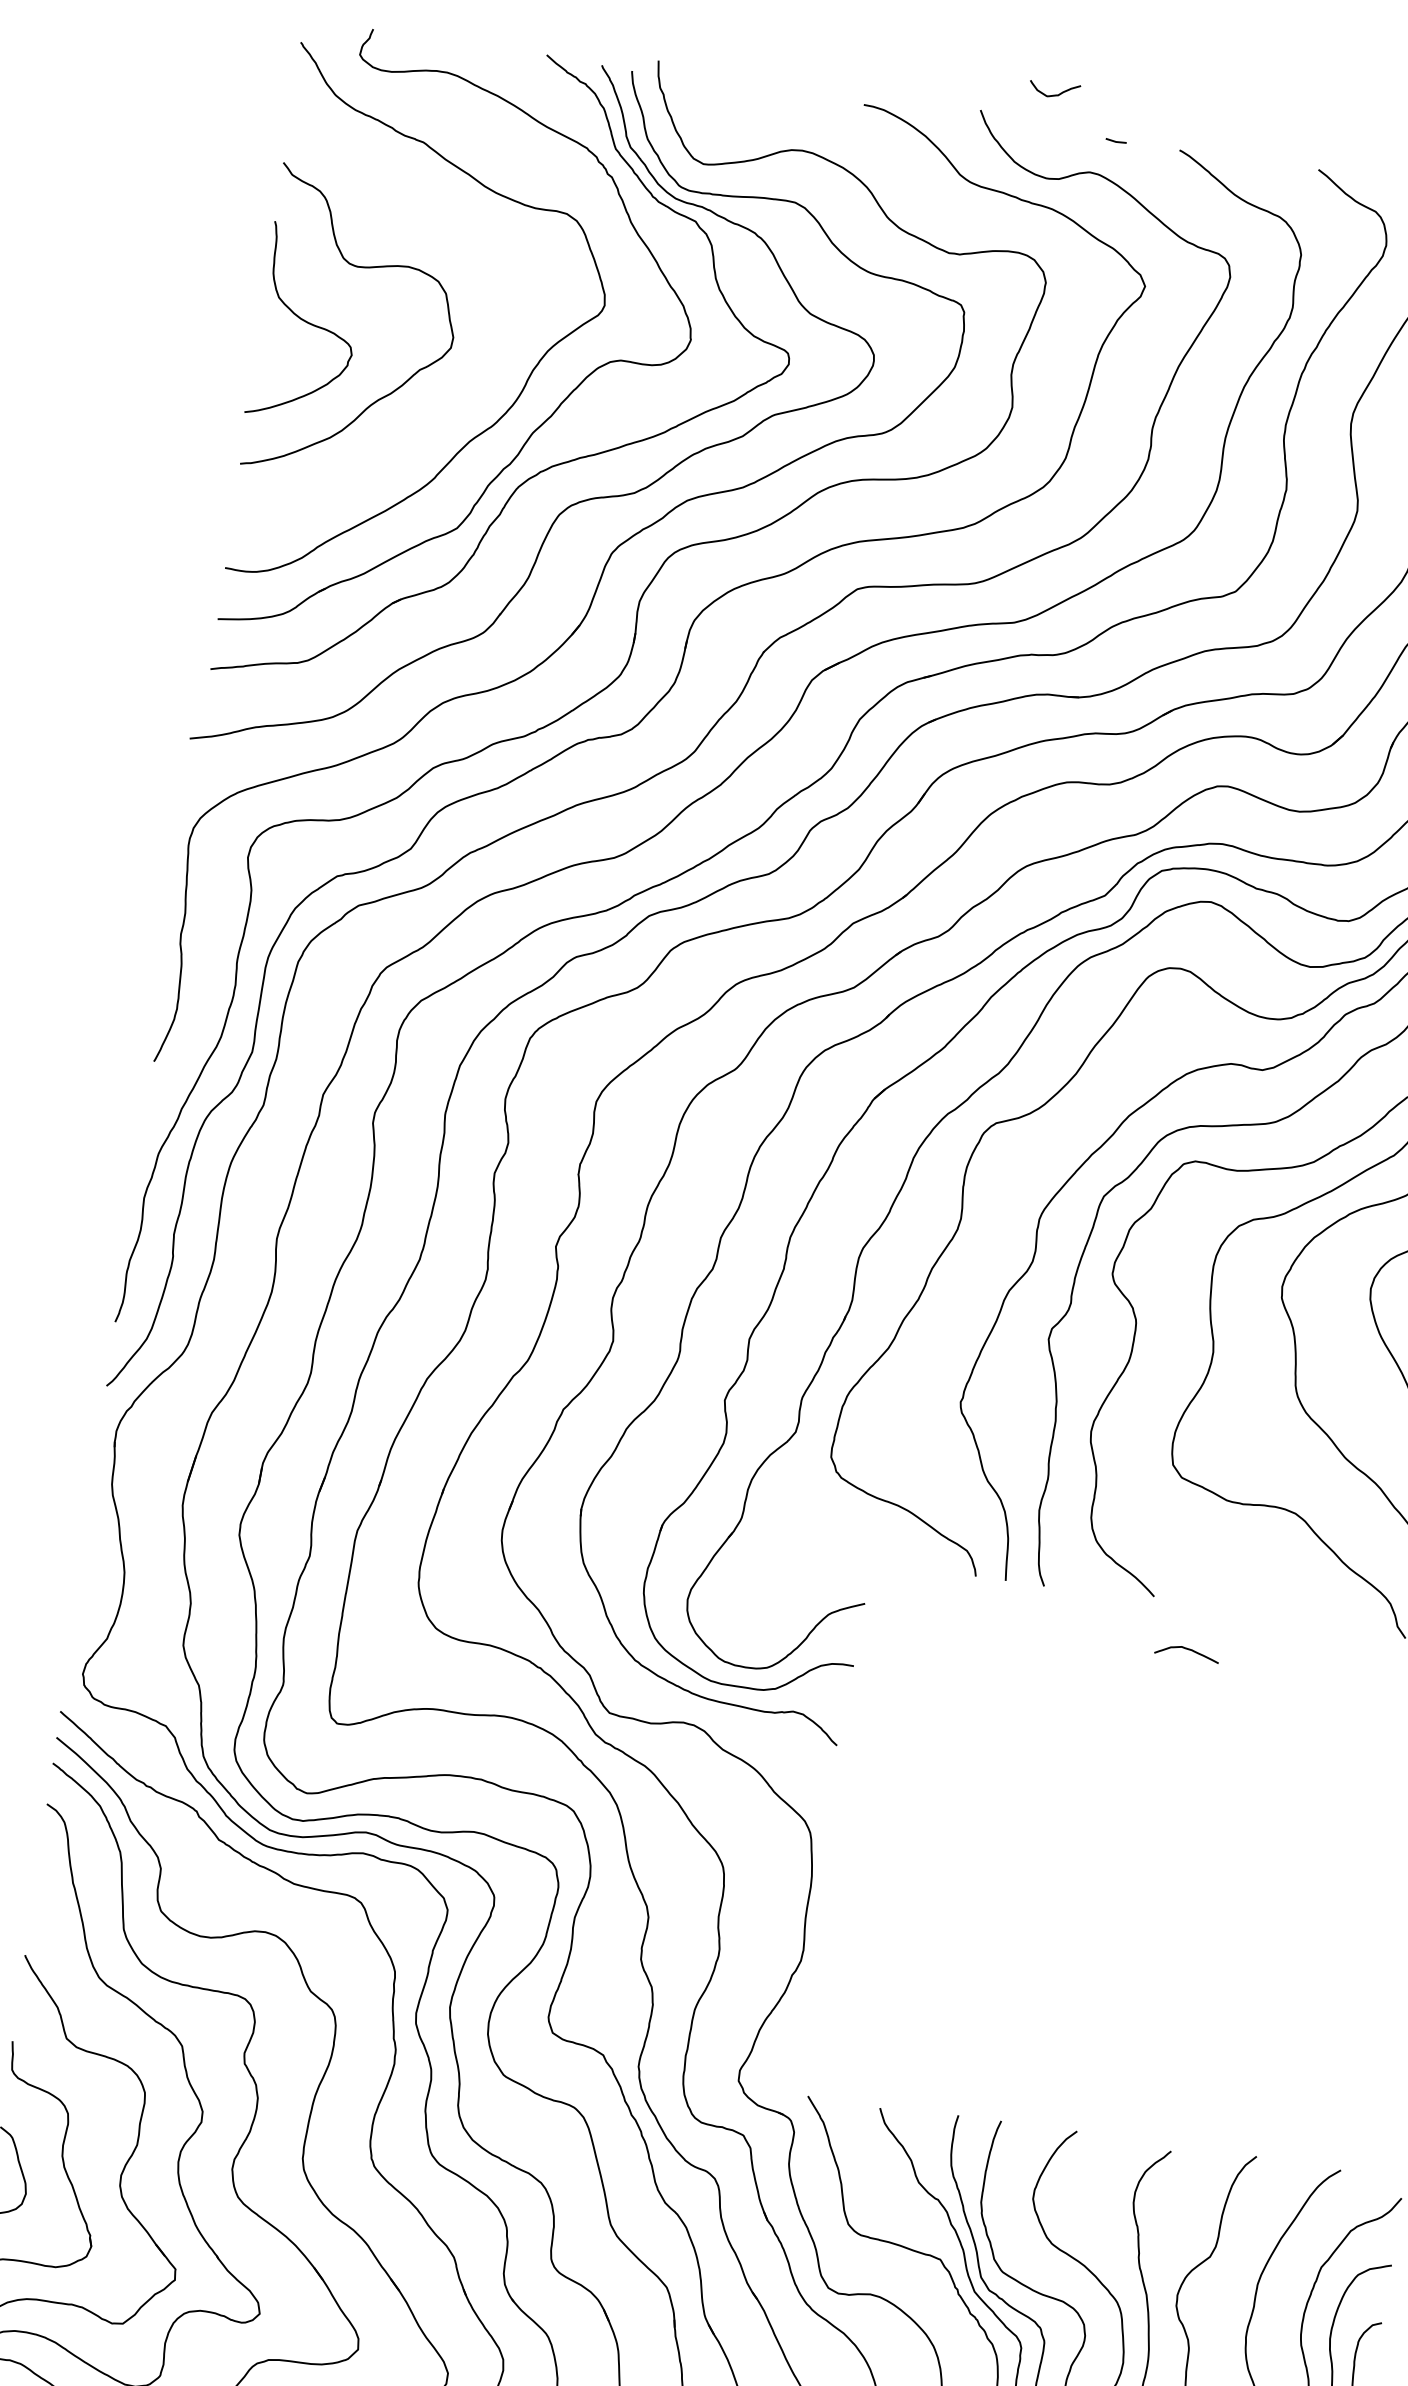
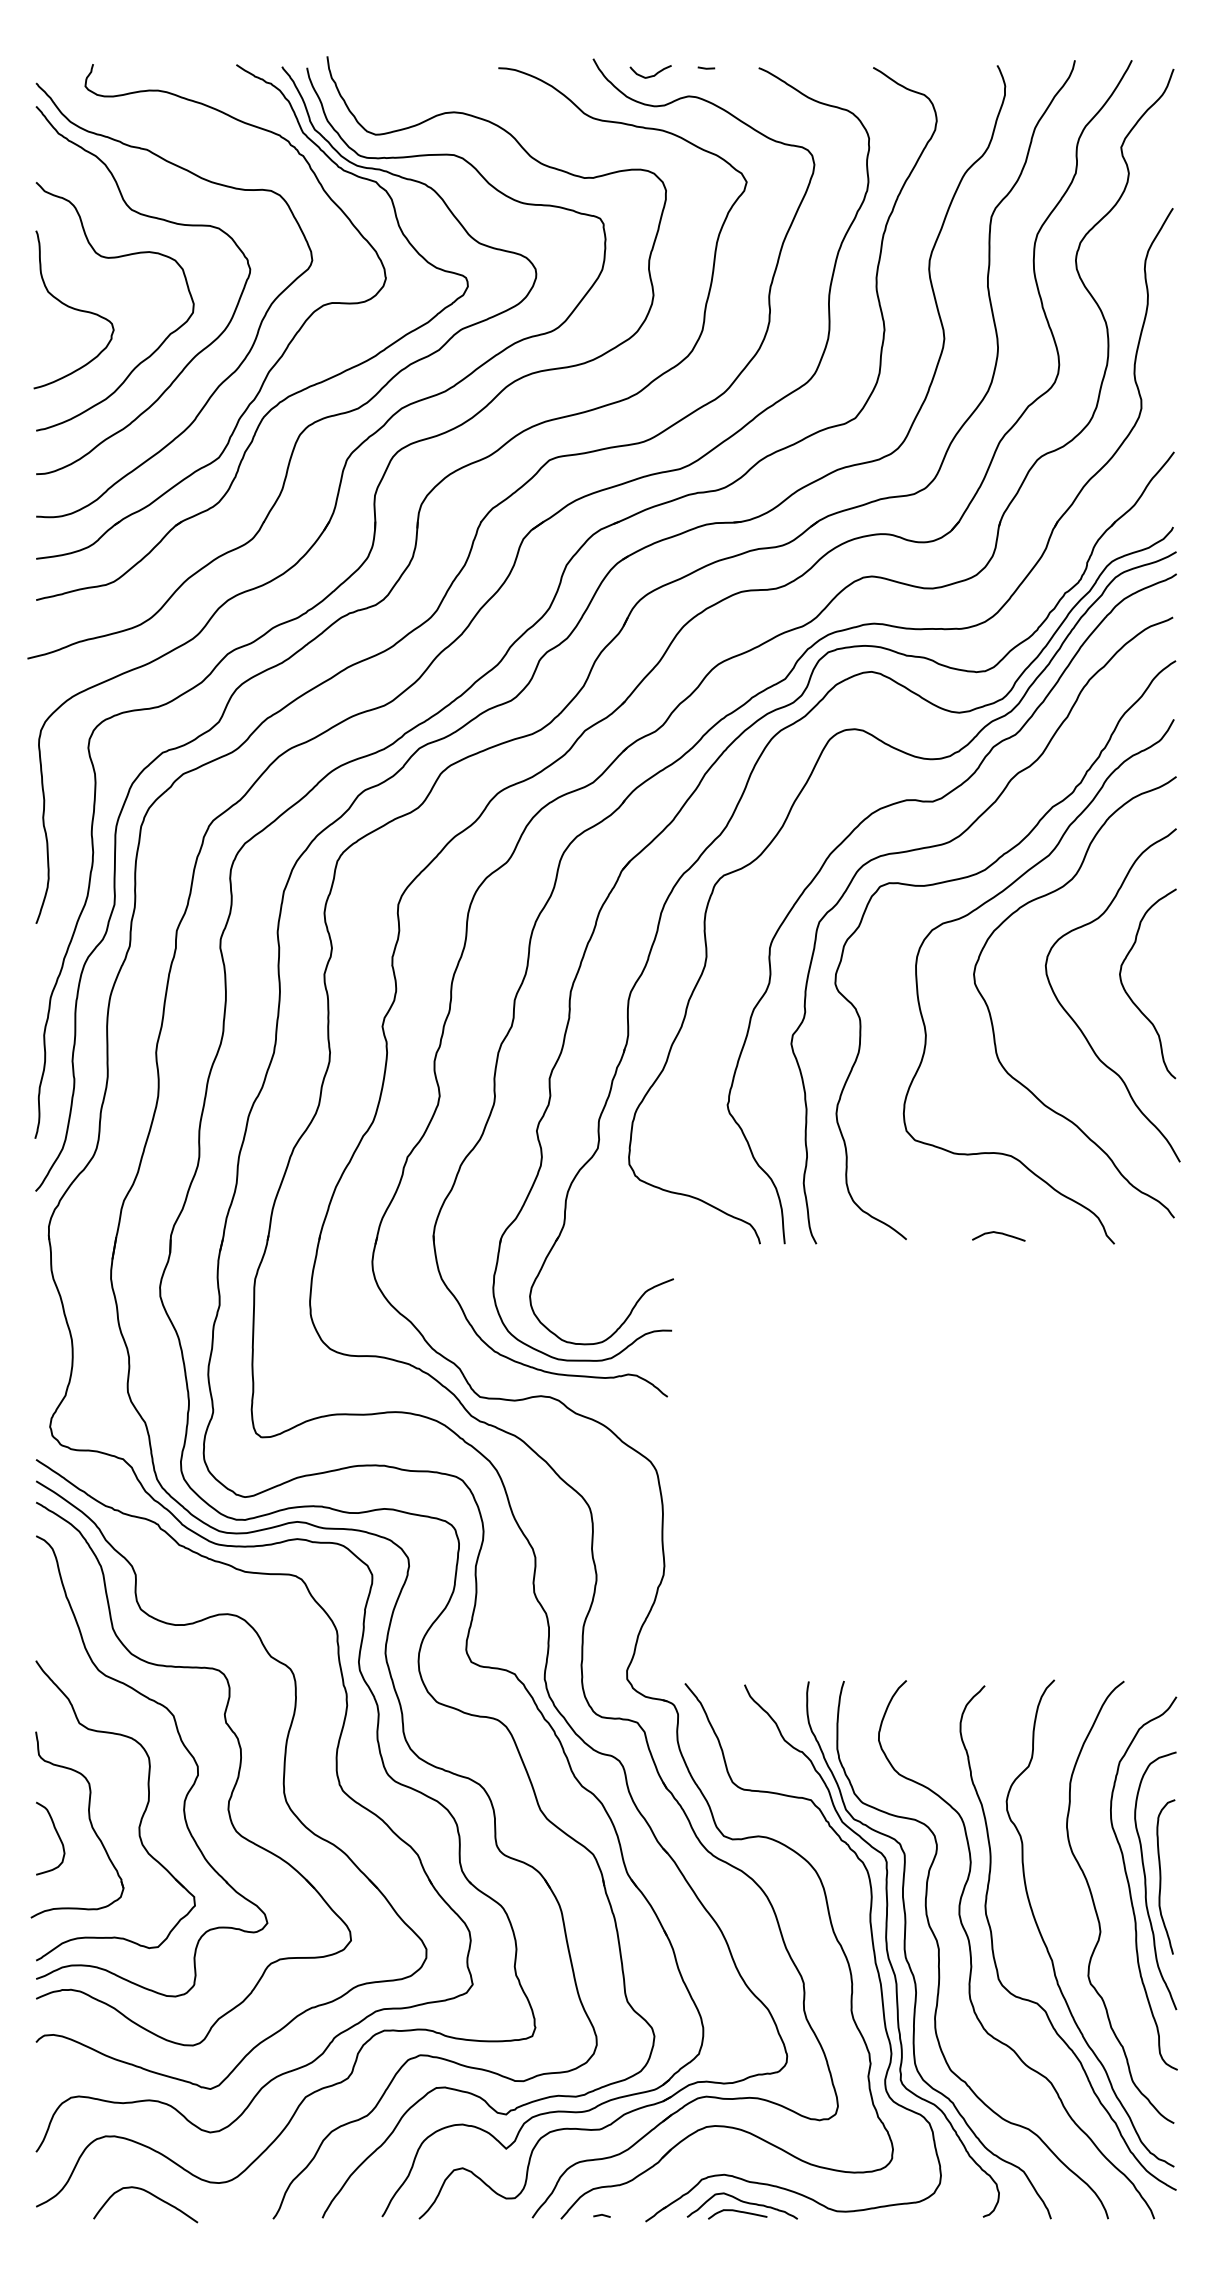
curve: (1053, 94) -> (650, 75), moved
curve: (428, 230) -> (161, 220), added
curve: (1189, 1651) -> (1000, 1234), moved

